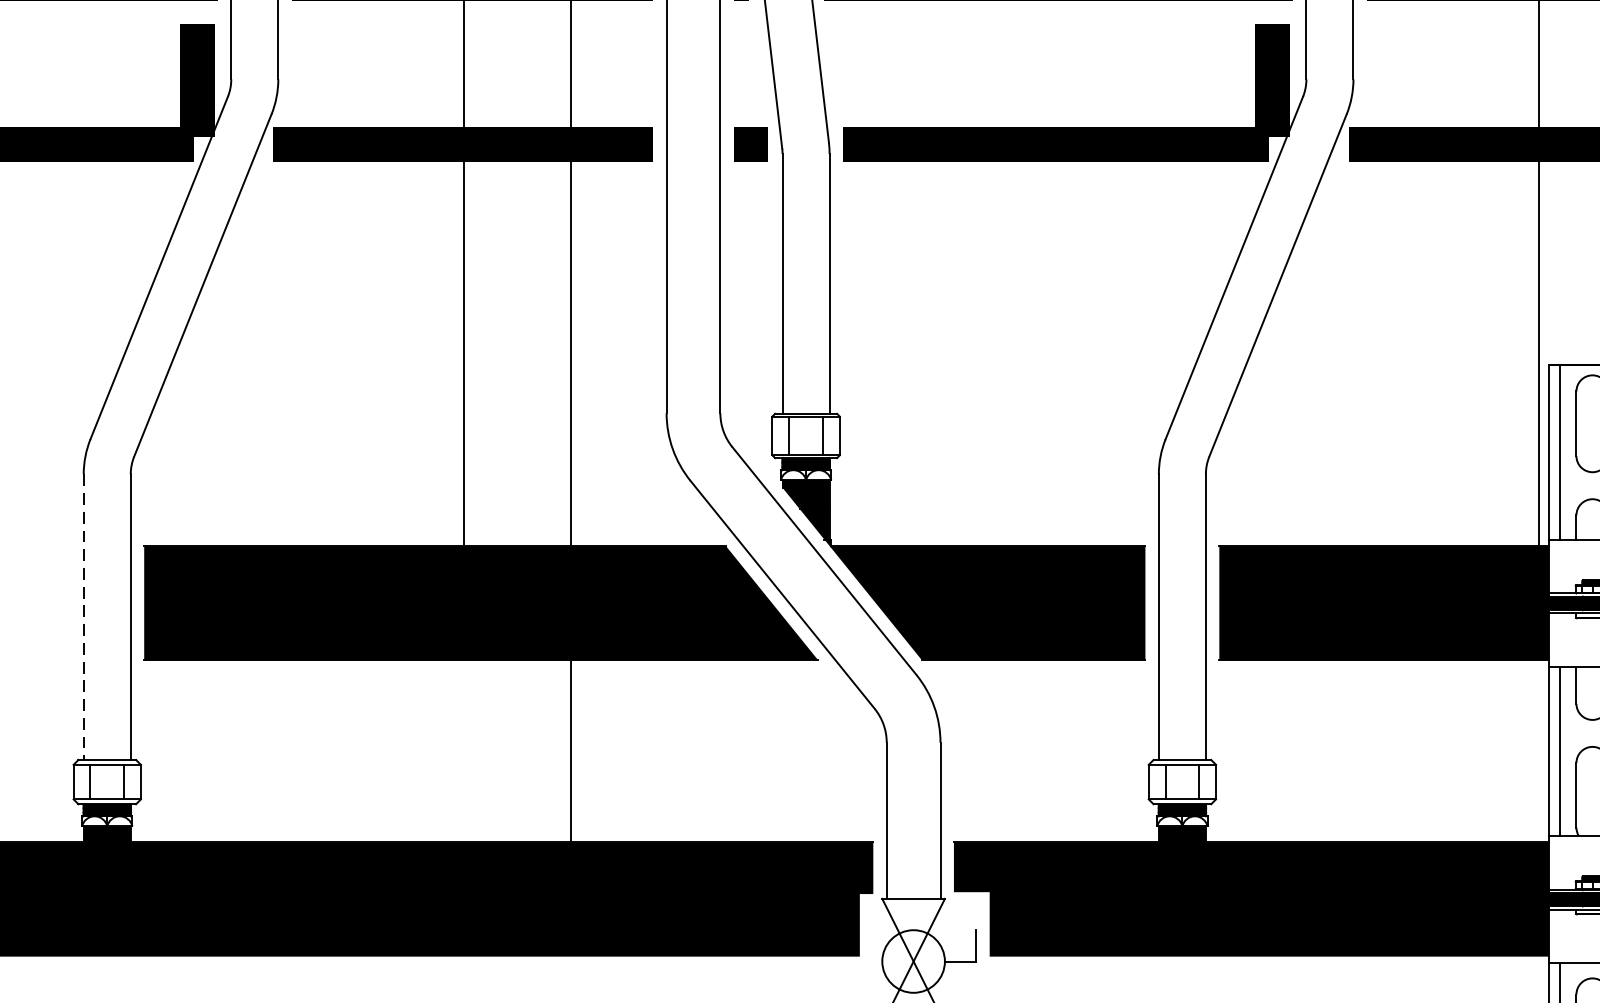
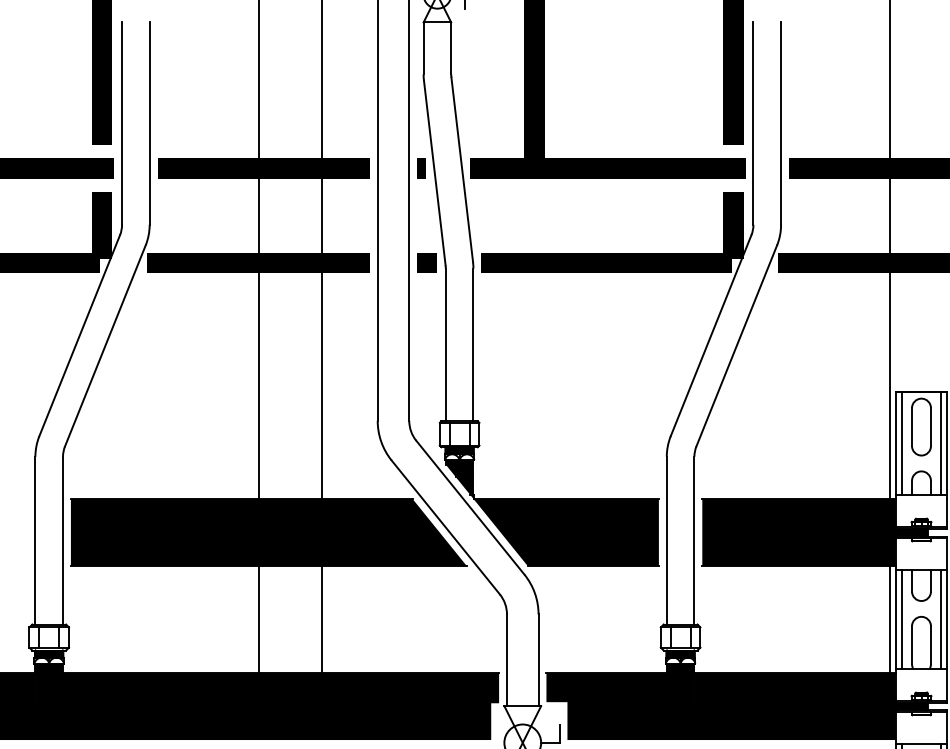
line: (83, 616) -> (35, 540), dashed -> solid
line: (463, 751) -> (258, 619), added
line: (1538, 751) -> (889, 619), added

